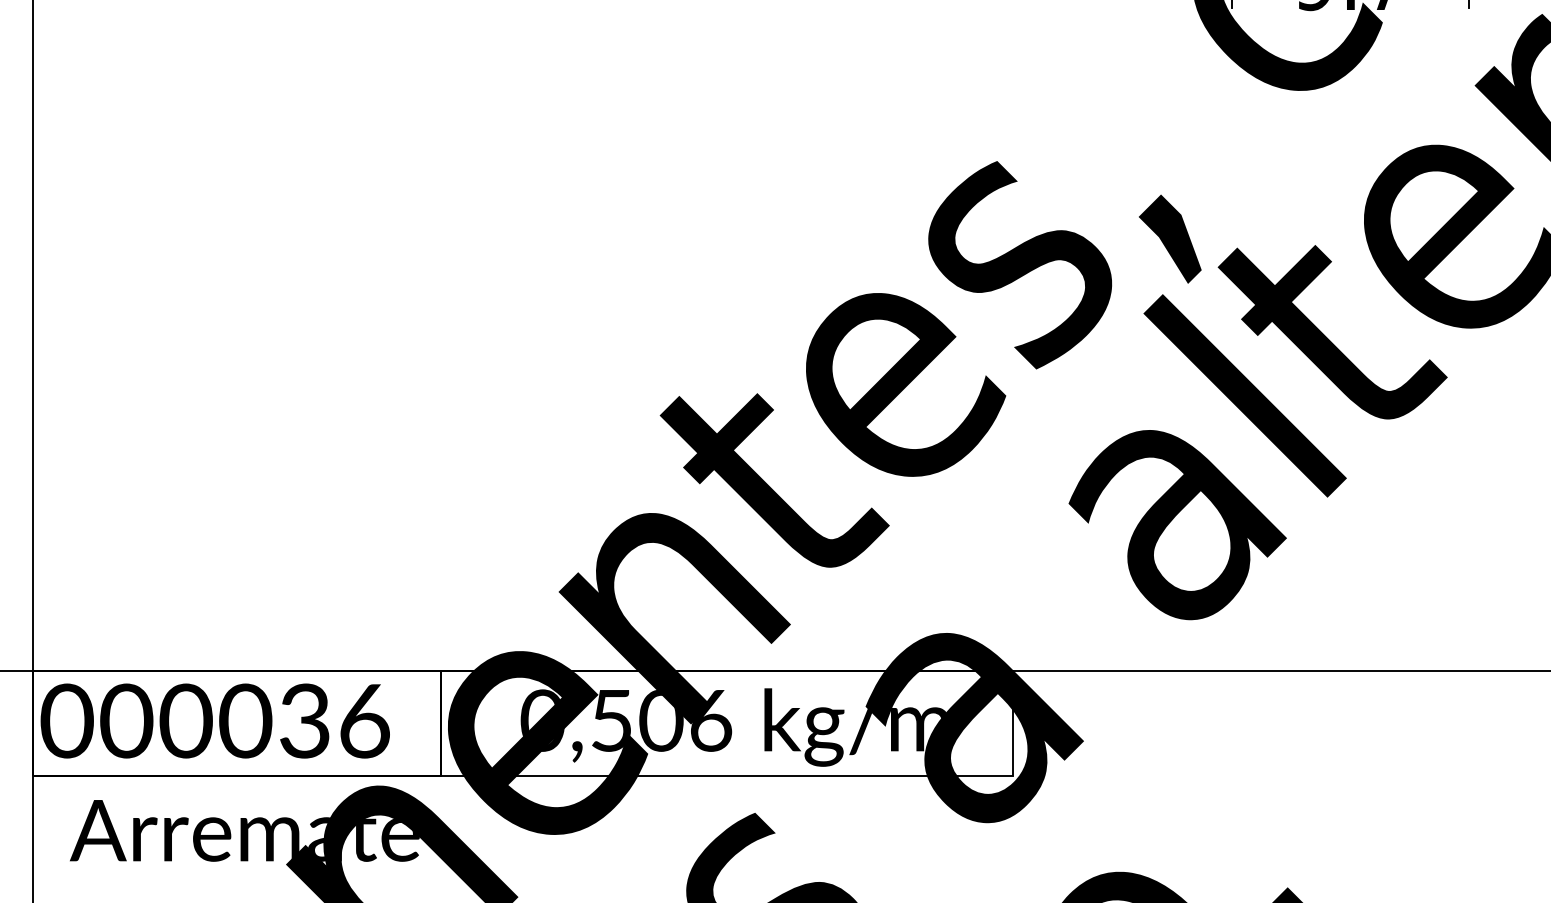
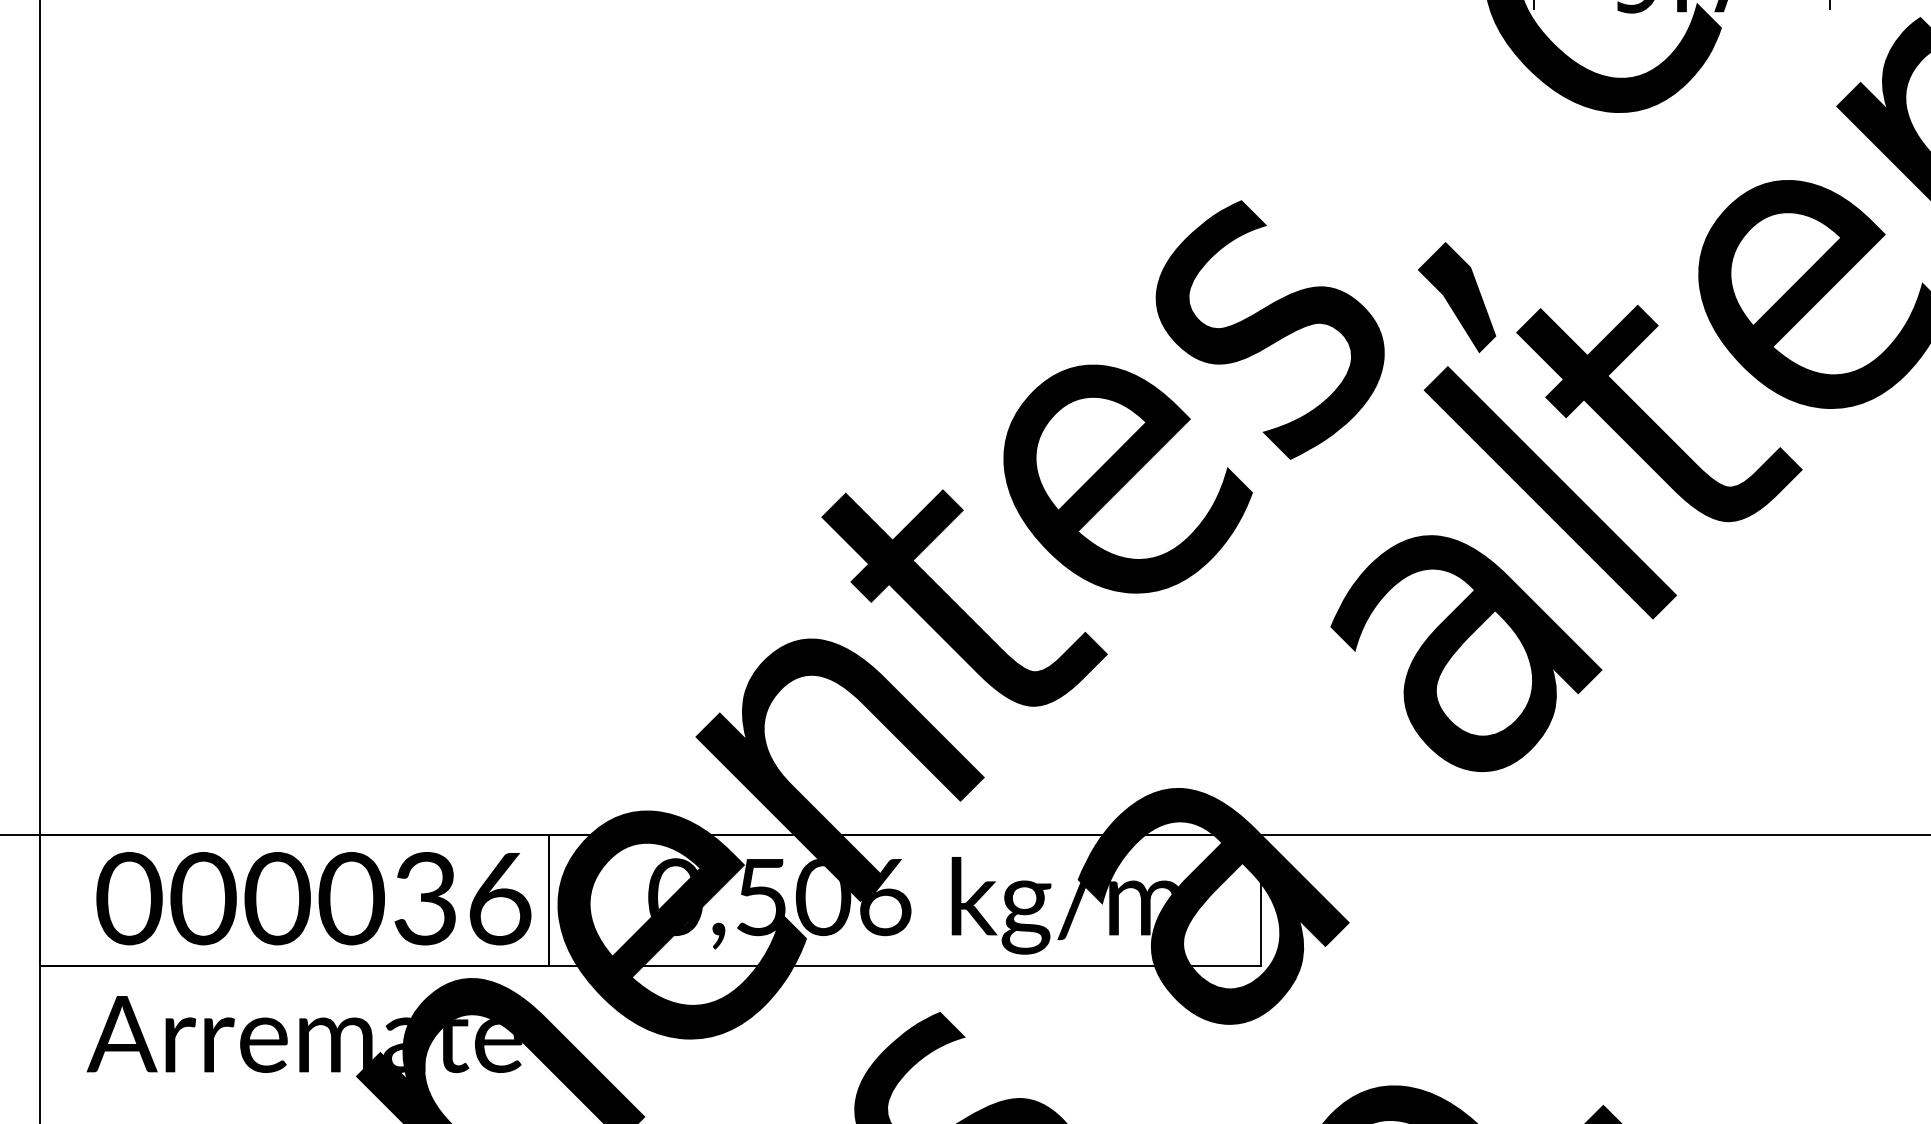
text: (215, 720) -> (313, 898), moved

